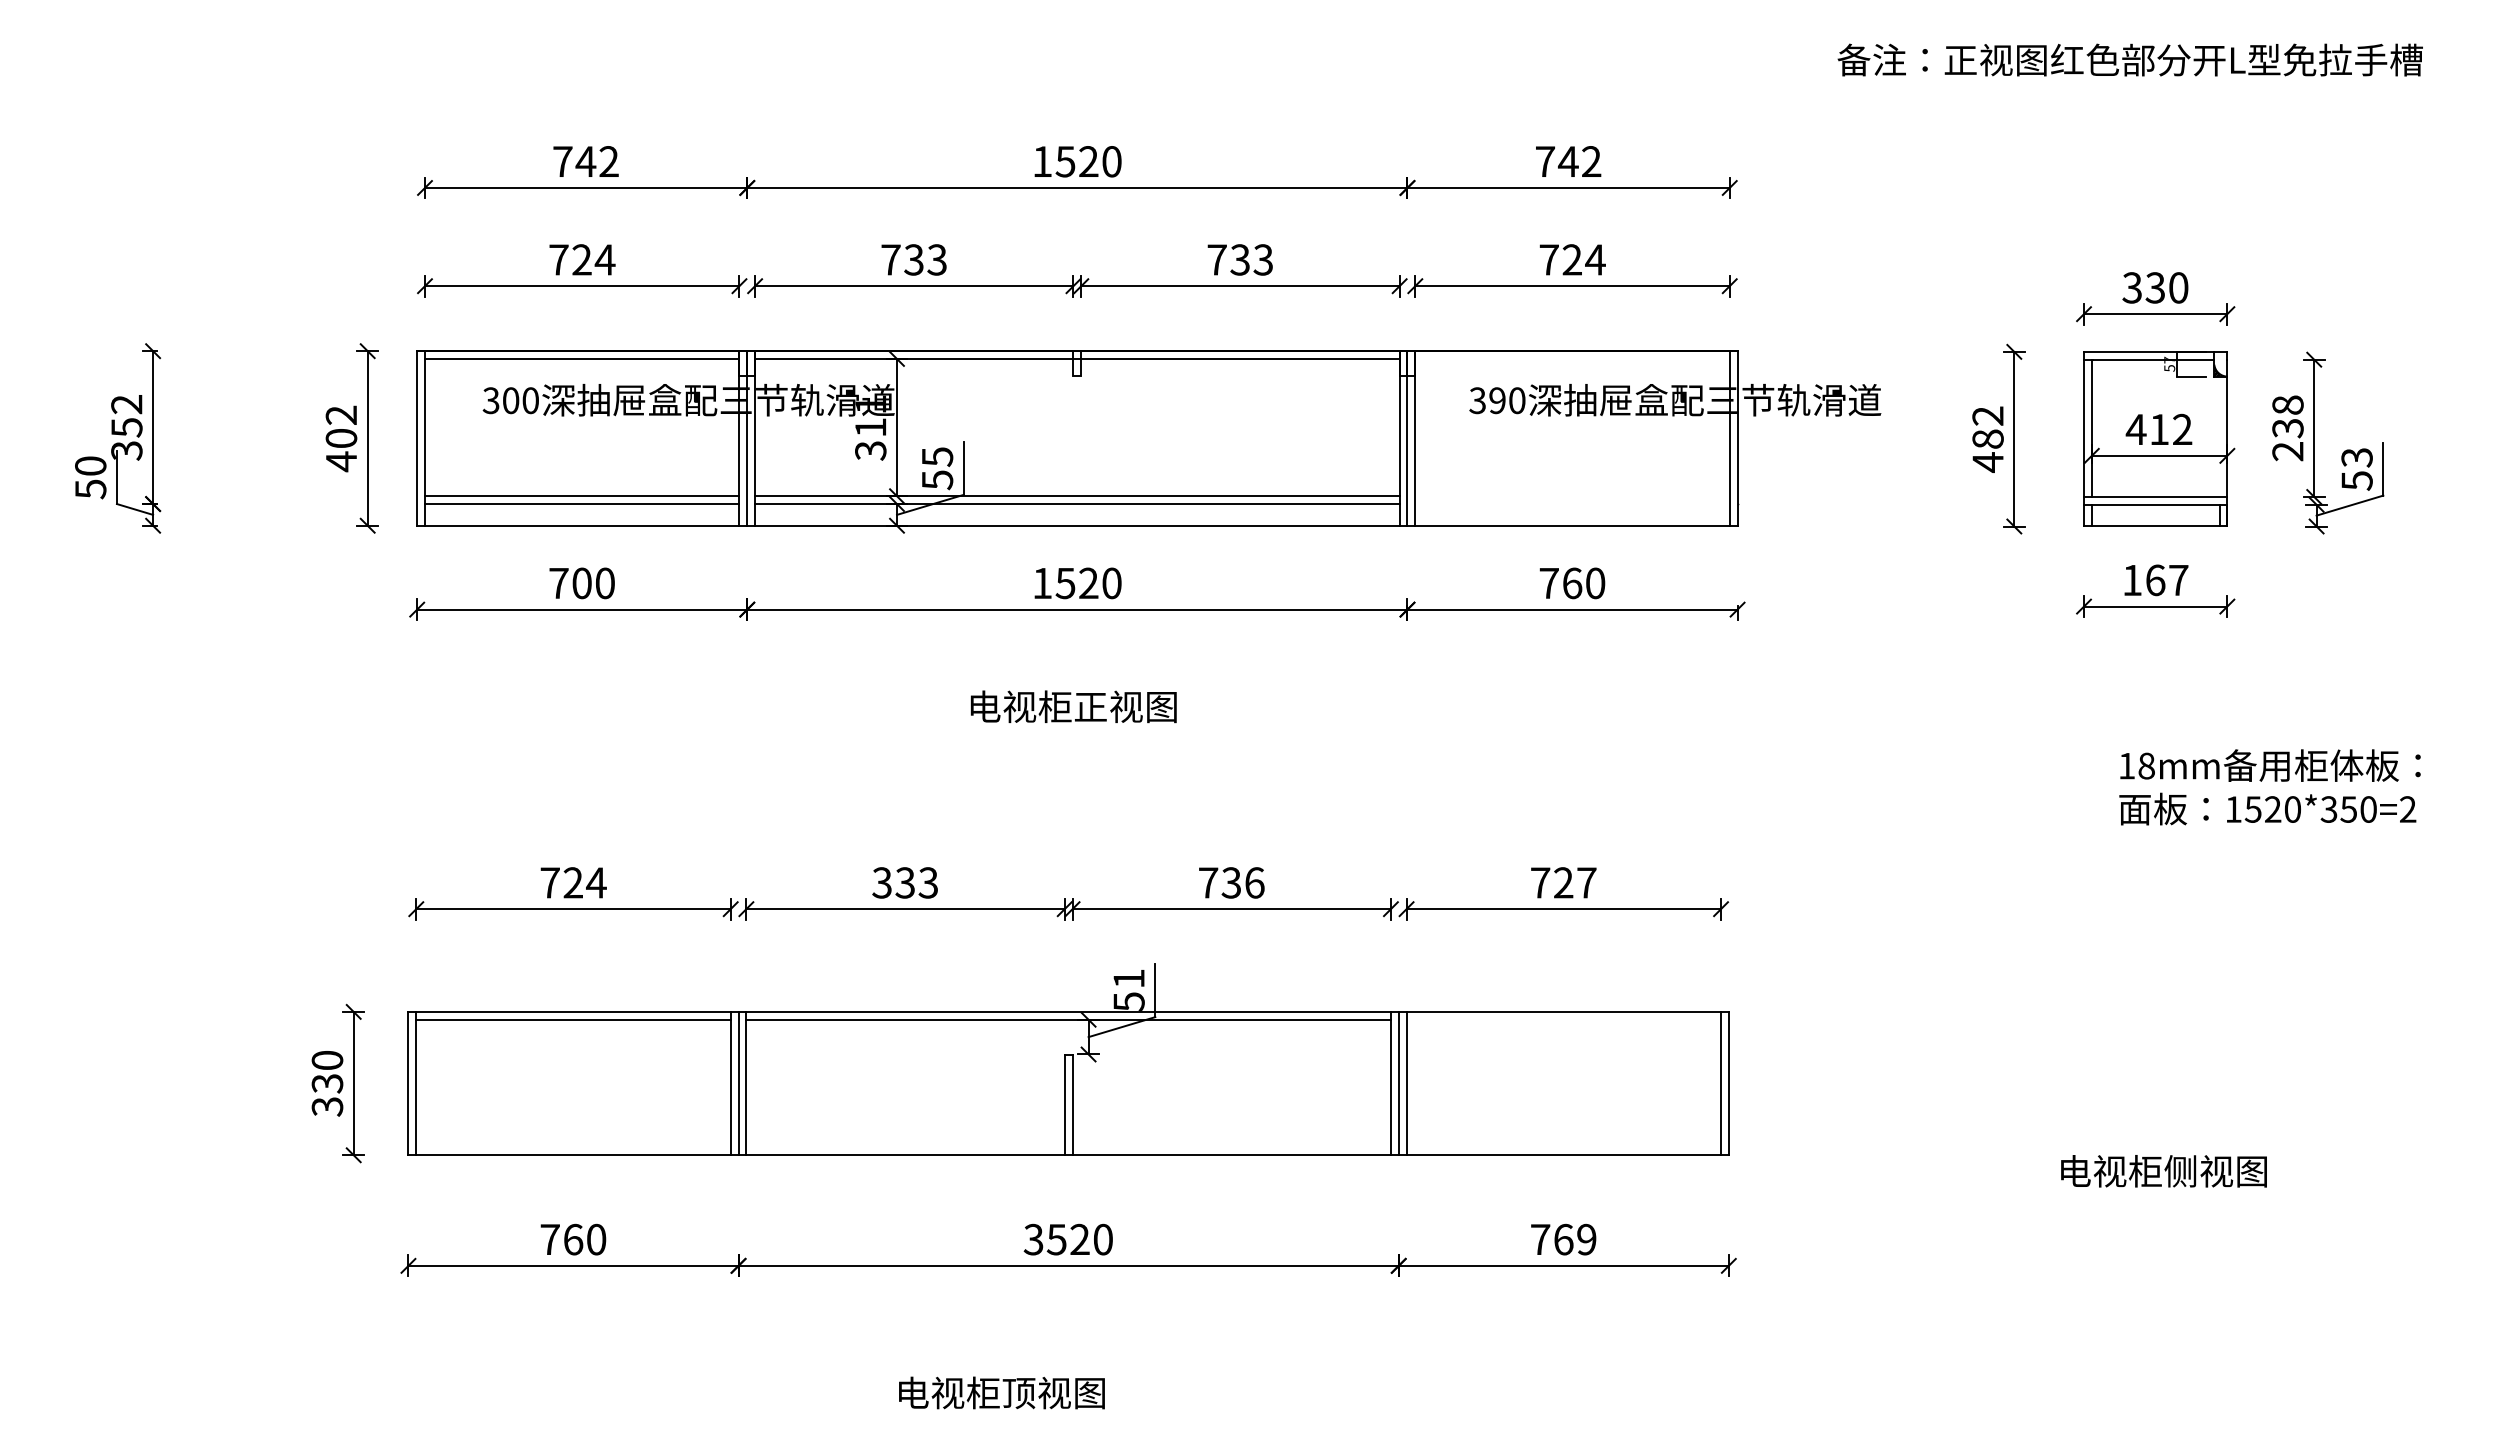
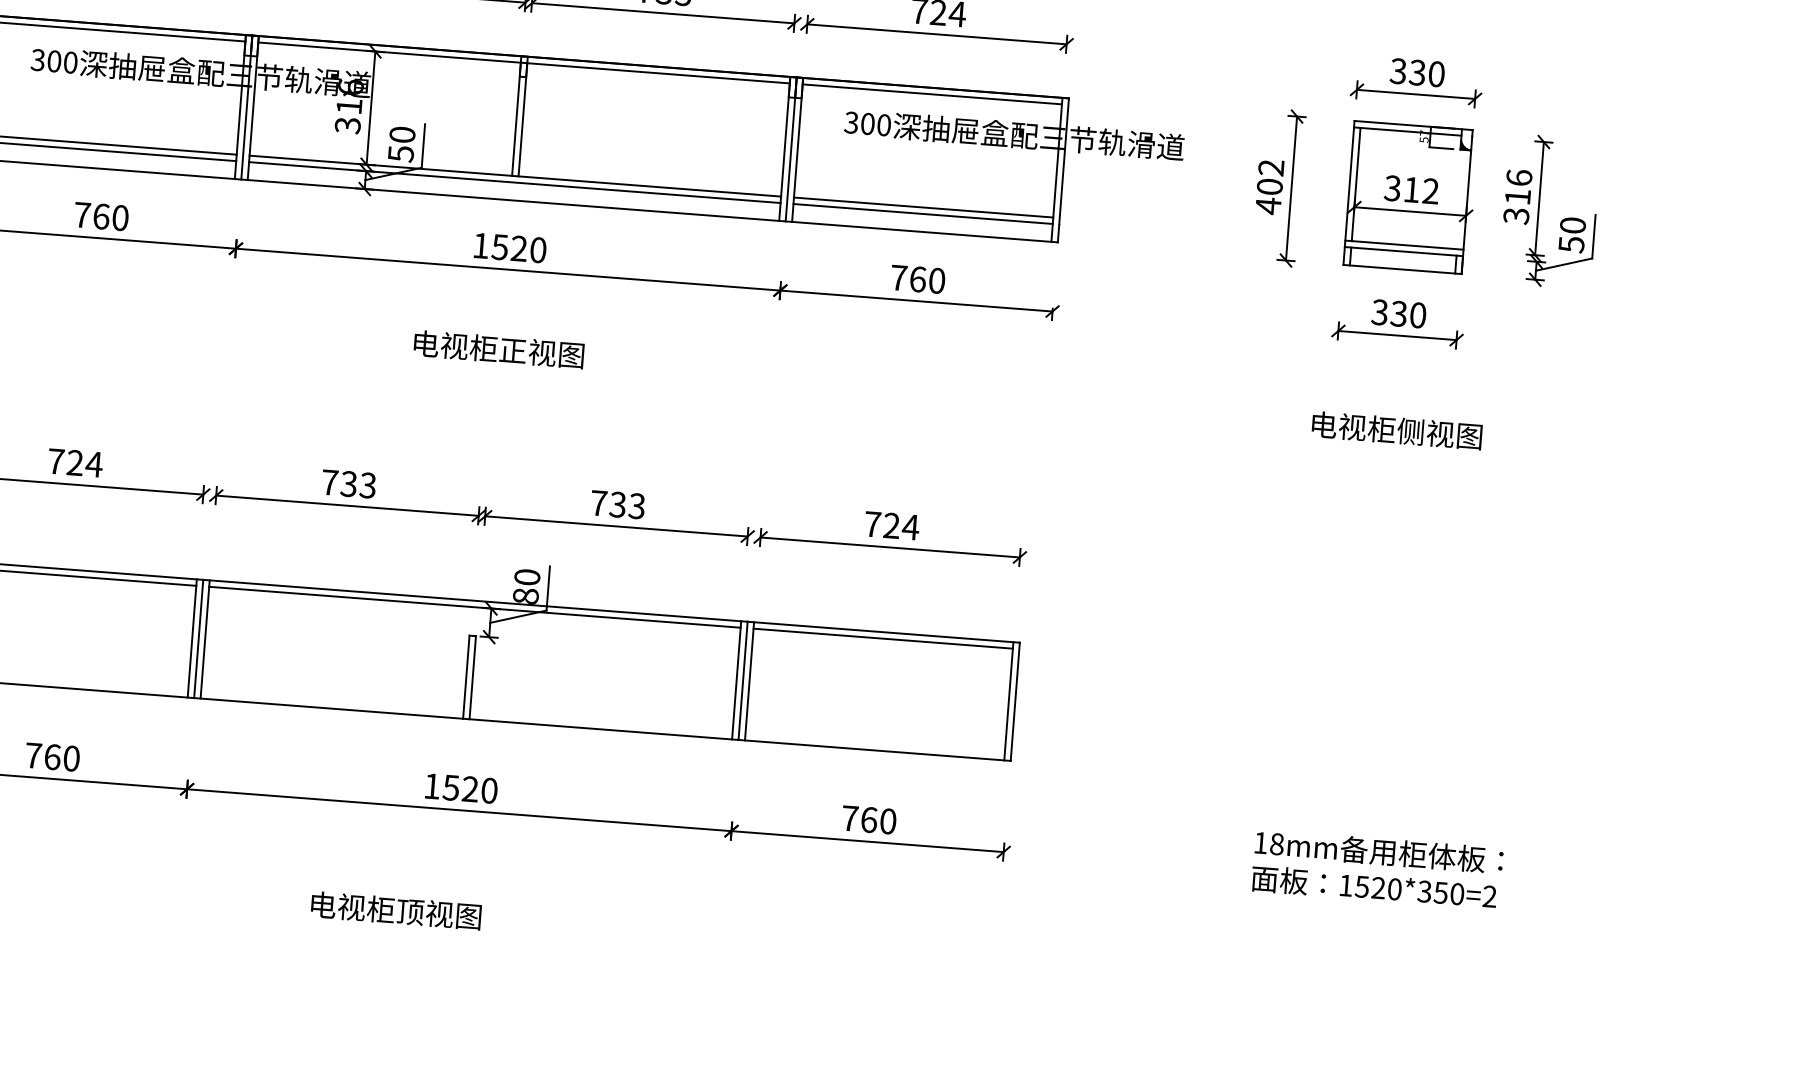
line: (1572, 358) -> (932, 93), added
text: (1497, 400) -> (867, 123), 390 -> 300
text: (870, 403) -> (350, 86), 311 -> 316
line: (1073, 427) -> (516, 119), added
line: (1081, 427) -> (523, 119), added
text: (2287, 428) -> (1517, 197), 238 -> 316
text: (2135, 429) -> (1392, 188), 412 -> 312
text: (1987, 438) -> (1269, 186), 482 -> 402
text: (937, 457) -> (402, 135), 55 -> 50
text: (2356, 457) -> (1572, 225), 53 -> 50
line: (1572, 496) -> (923, 207), added
line: (1572, 504) -> (923, 214), added
text: (2155, 580) -> (1398, 314), 167 -> 330
text: (581, 583) -> (100, 216), 700 -> 760
text: (2269, 787) -> (1376, 869), moved
text: (881, 882) -> (329, 482), 333 -> 733
text: (1254, 882) -> (636, 505), 736 -> 733
text: (1586, 882) -> (910, 526), 727 -> 724
text: (1128, 989) -> (526, 586), 51 -> 80
line: (1563, 1019) -> (883, 638), added
text: (2163, 1171) -> (1396, 430), moved
text: (1033, 1239) -> (432, 786), 3520 -> 1520
text: (1586, 1239) -> (888, 821), 769 -> 760

